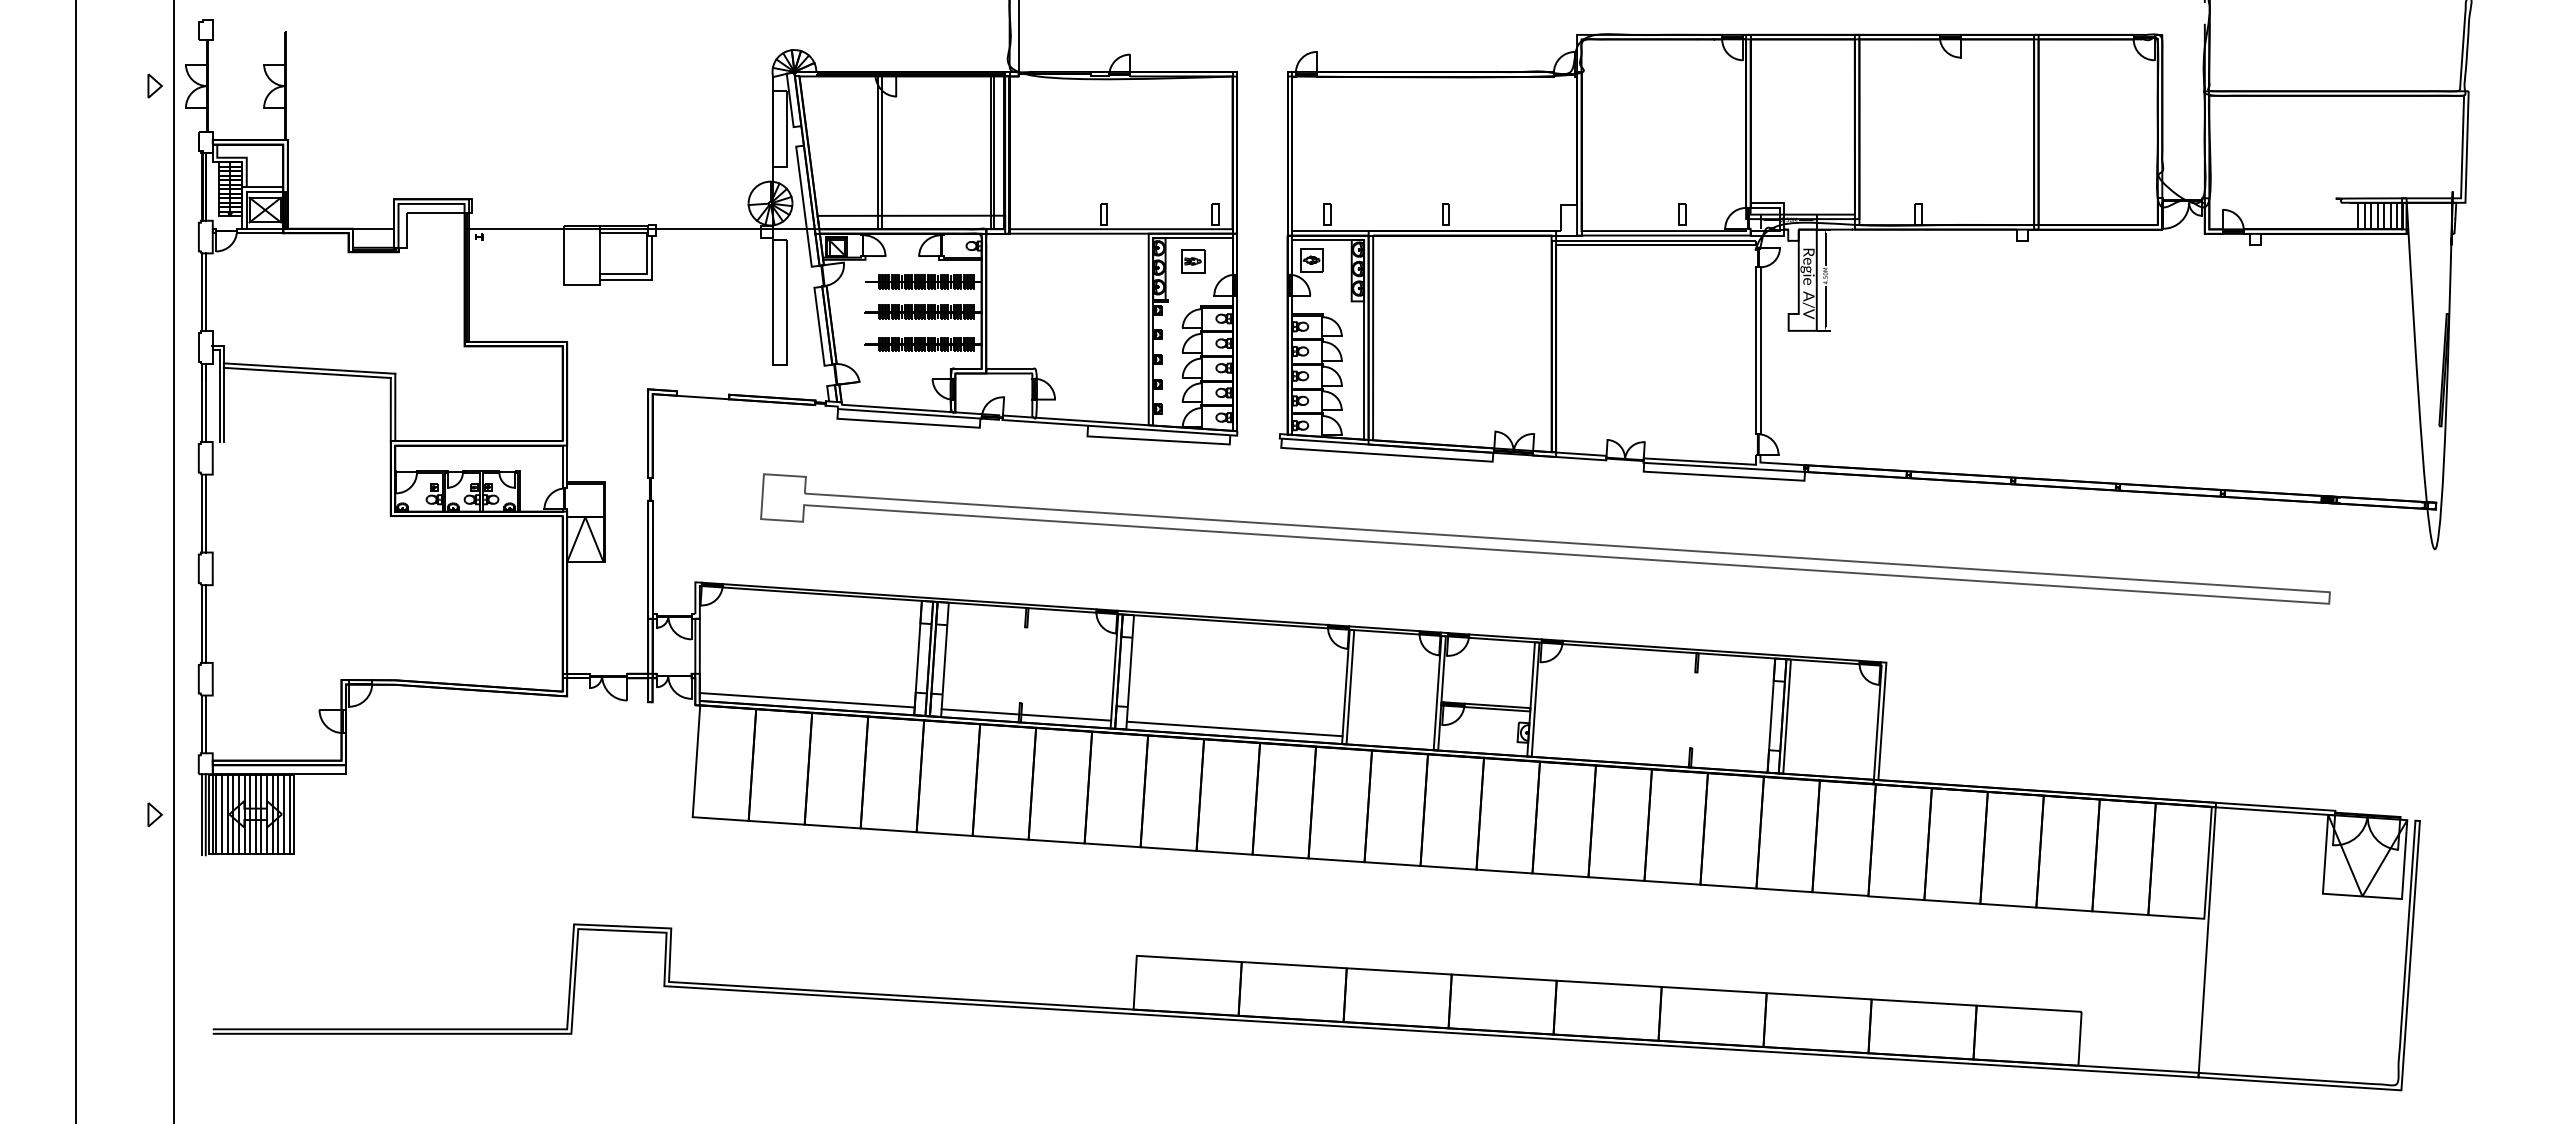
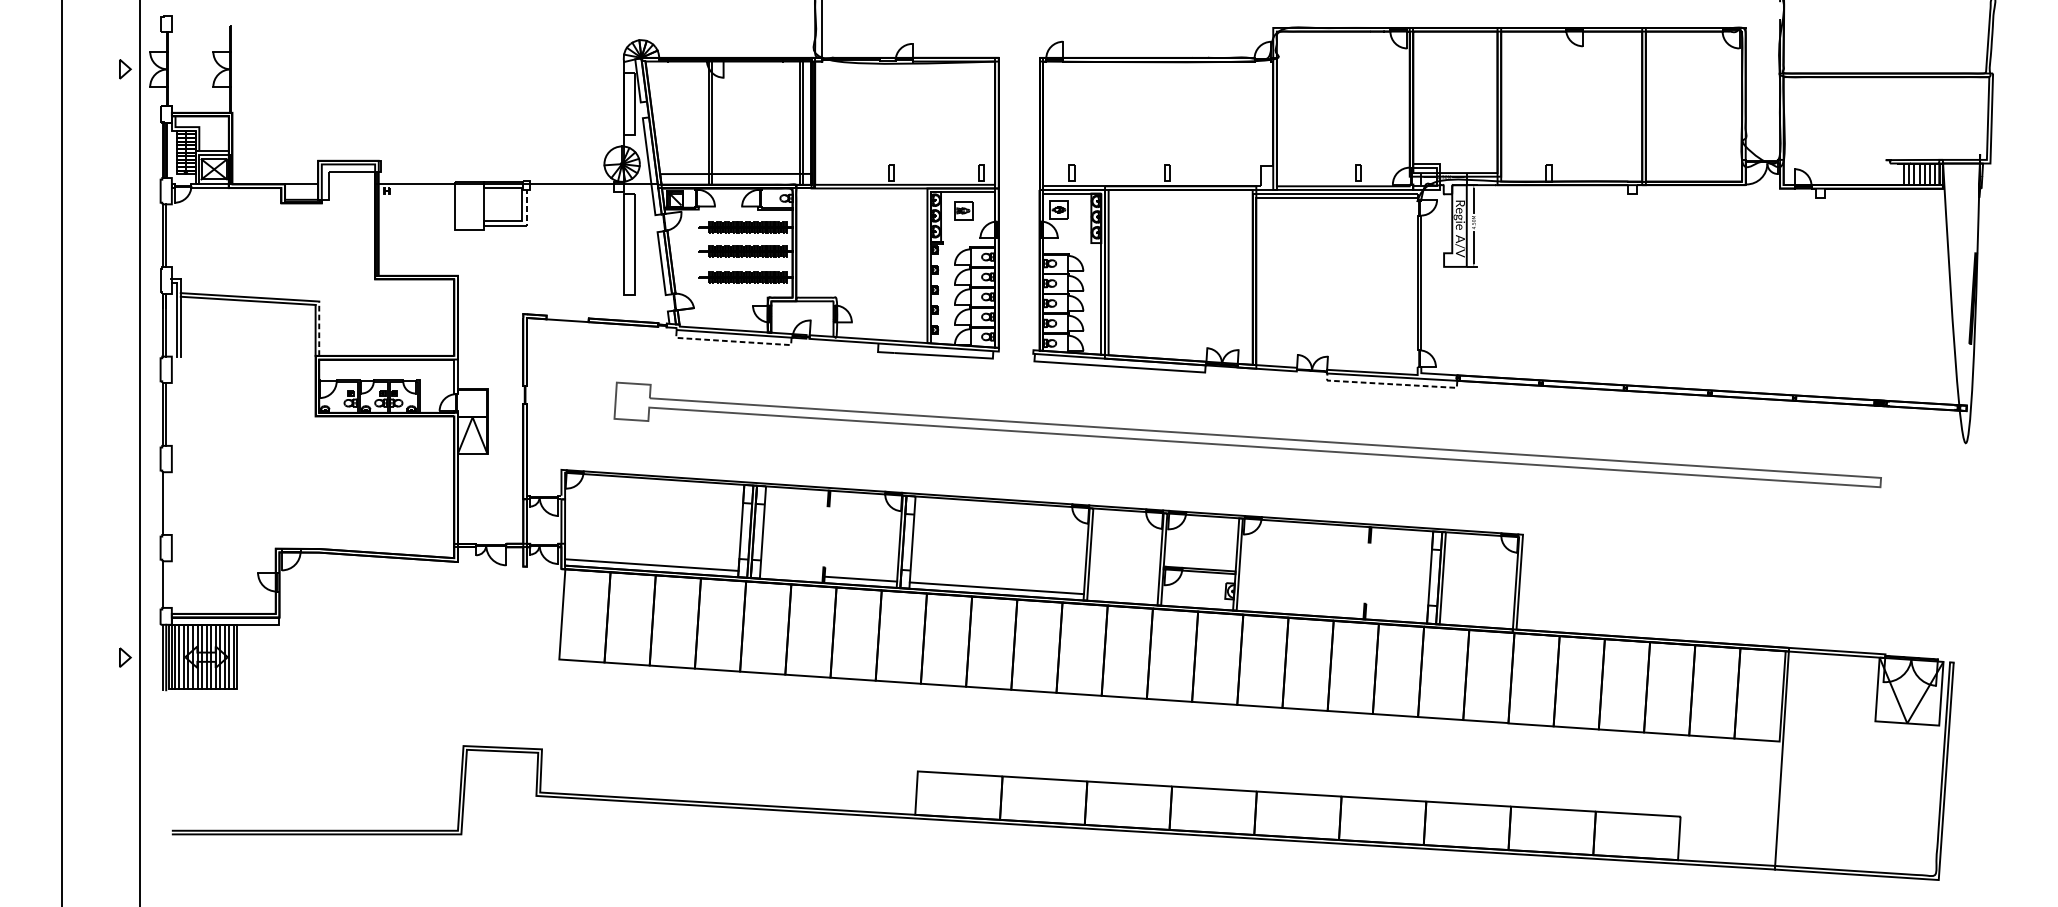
line: (652, 260) -> (526, 210), solid -> dashed
line: (395, 407) -> (319, 328), solid -> dashed
line: (908, 423) -> (733, 341), solid -> dashed
line: (1723, 476) -> (1391, 384), solid -> dashed
line: (205, 623) -> (165, 503), removed
line: (980, 711) -> (791, 574), removed
line: (205, 724) -> (165, 584), removed

